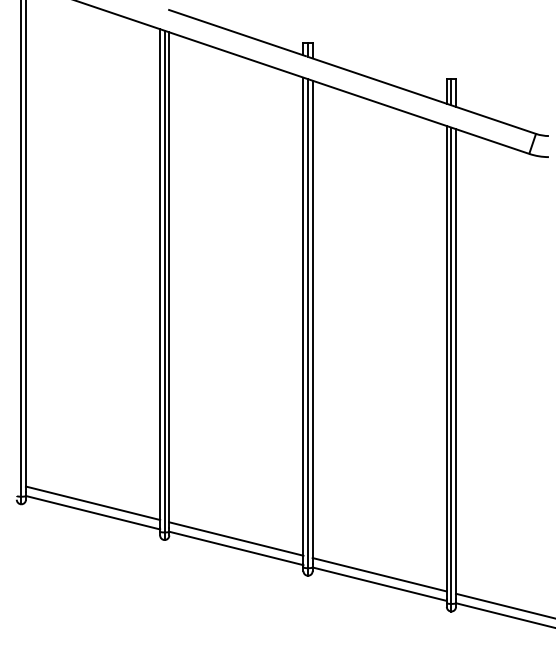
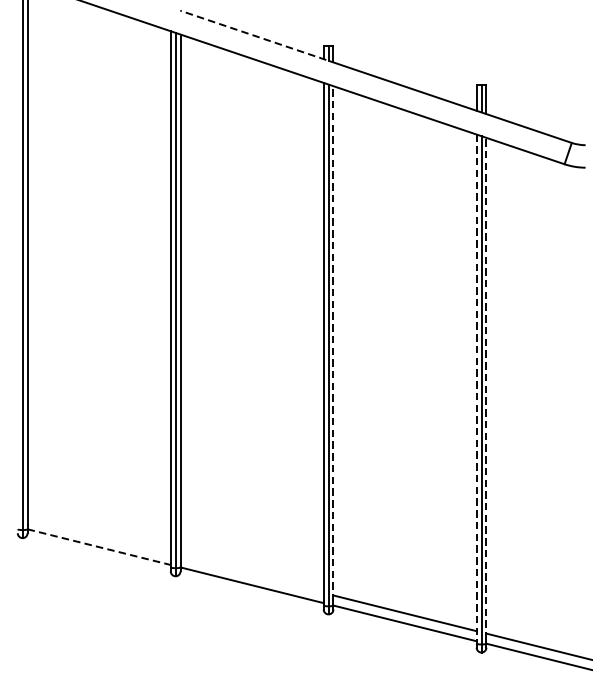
line: (237, 32) -> (253, 34), solid -> dashed
line: (312, 321) -> (333, 343), solid -> dashed
line: (446, 362) -> (476, 386), solid -> dashed
line: (456, 363) -> (486, 387), solid -> dashed
line: (92, 503) -> (98, 537), removed
line: (93, 512) -> (99, 546), solid -> dashed
line: (236, 538) -> (252, 574), removed

